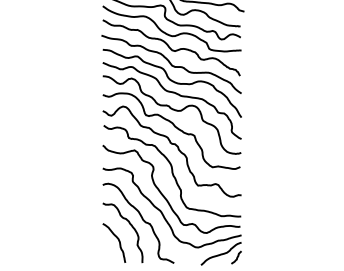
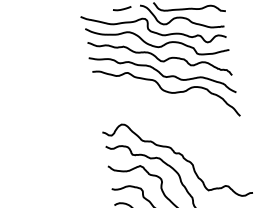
part: (171, 115) -> (170, 125), removed

